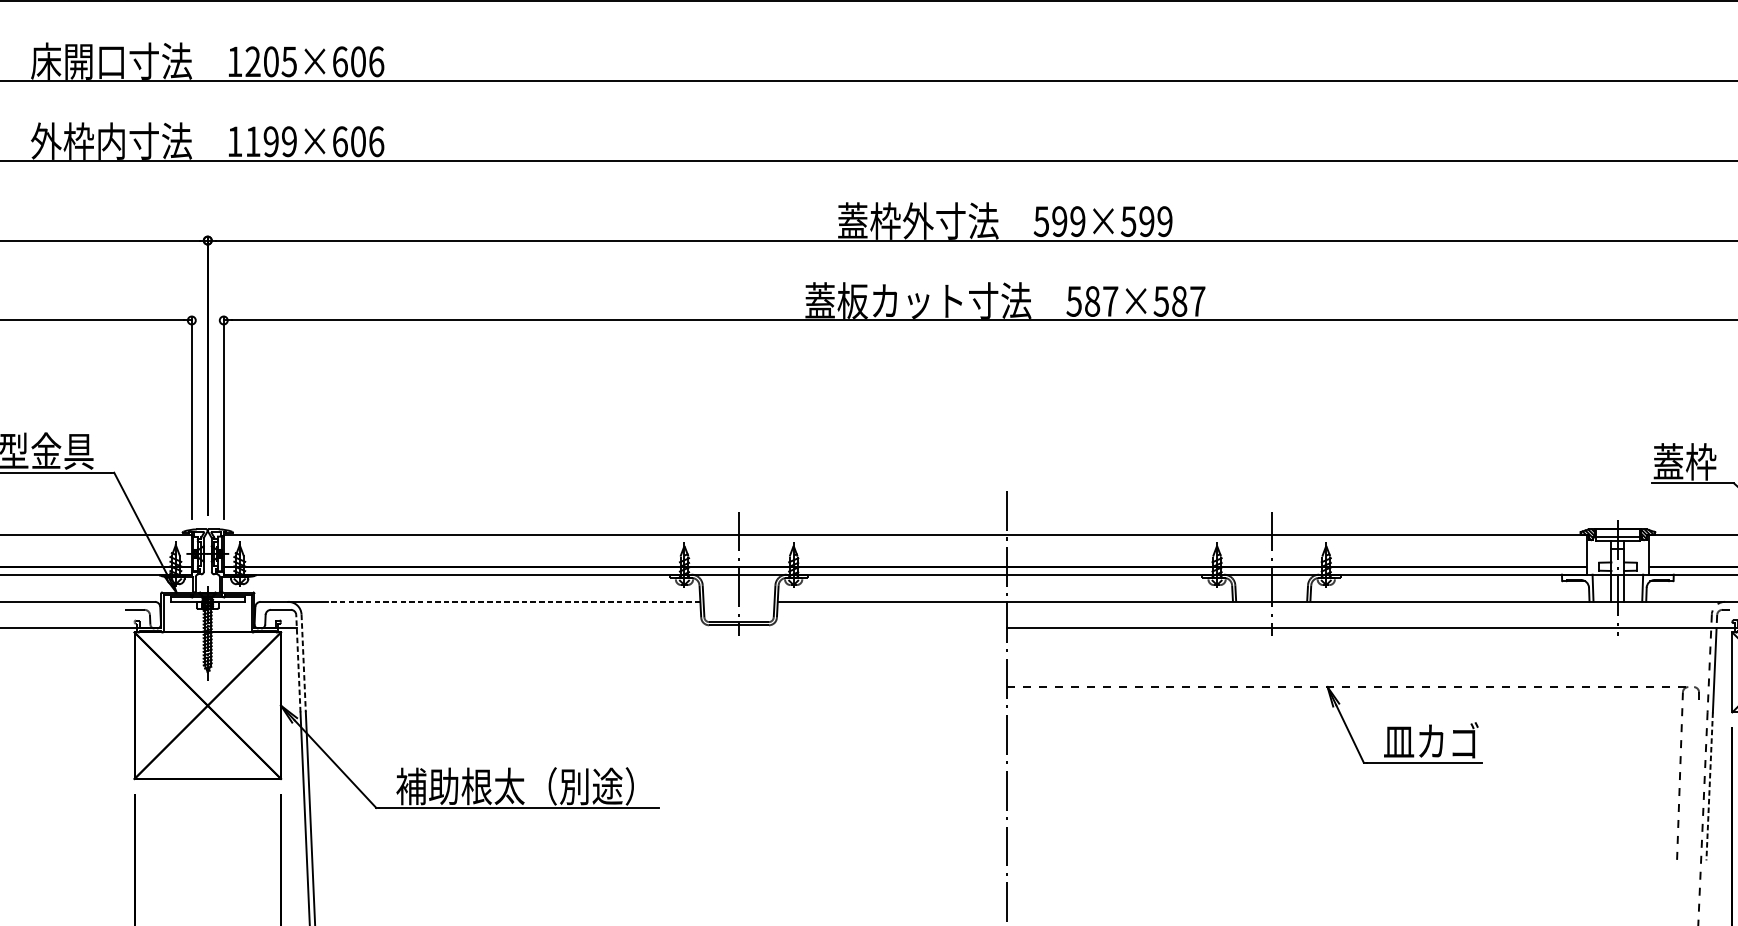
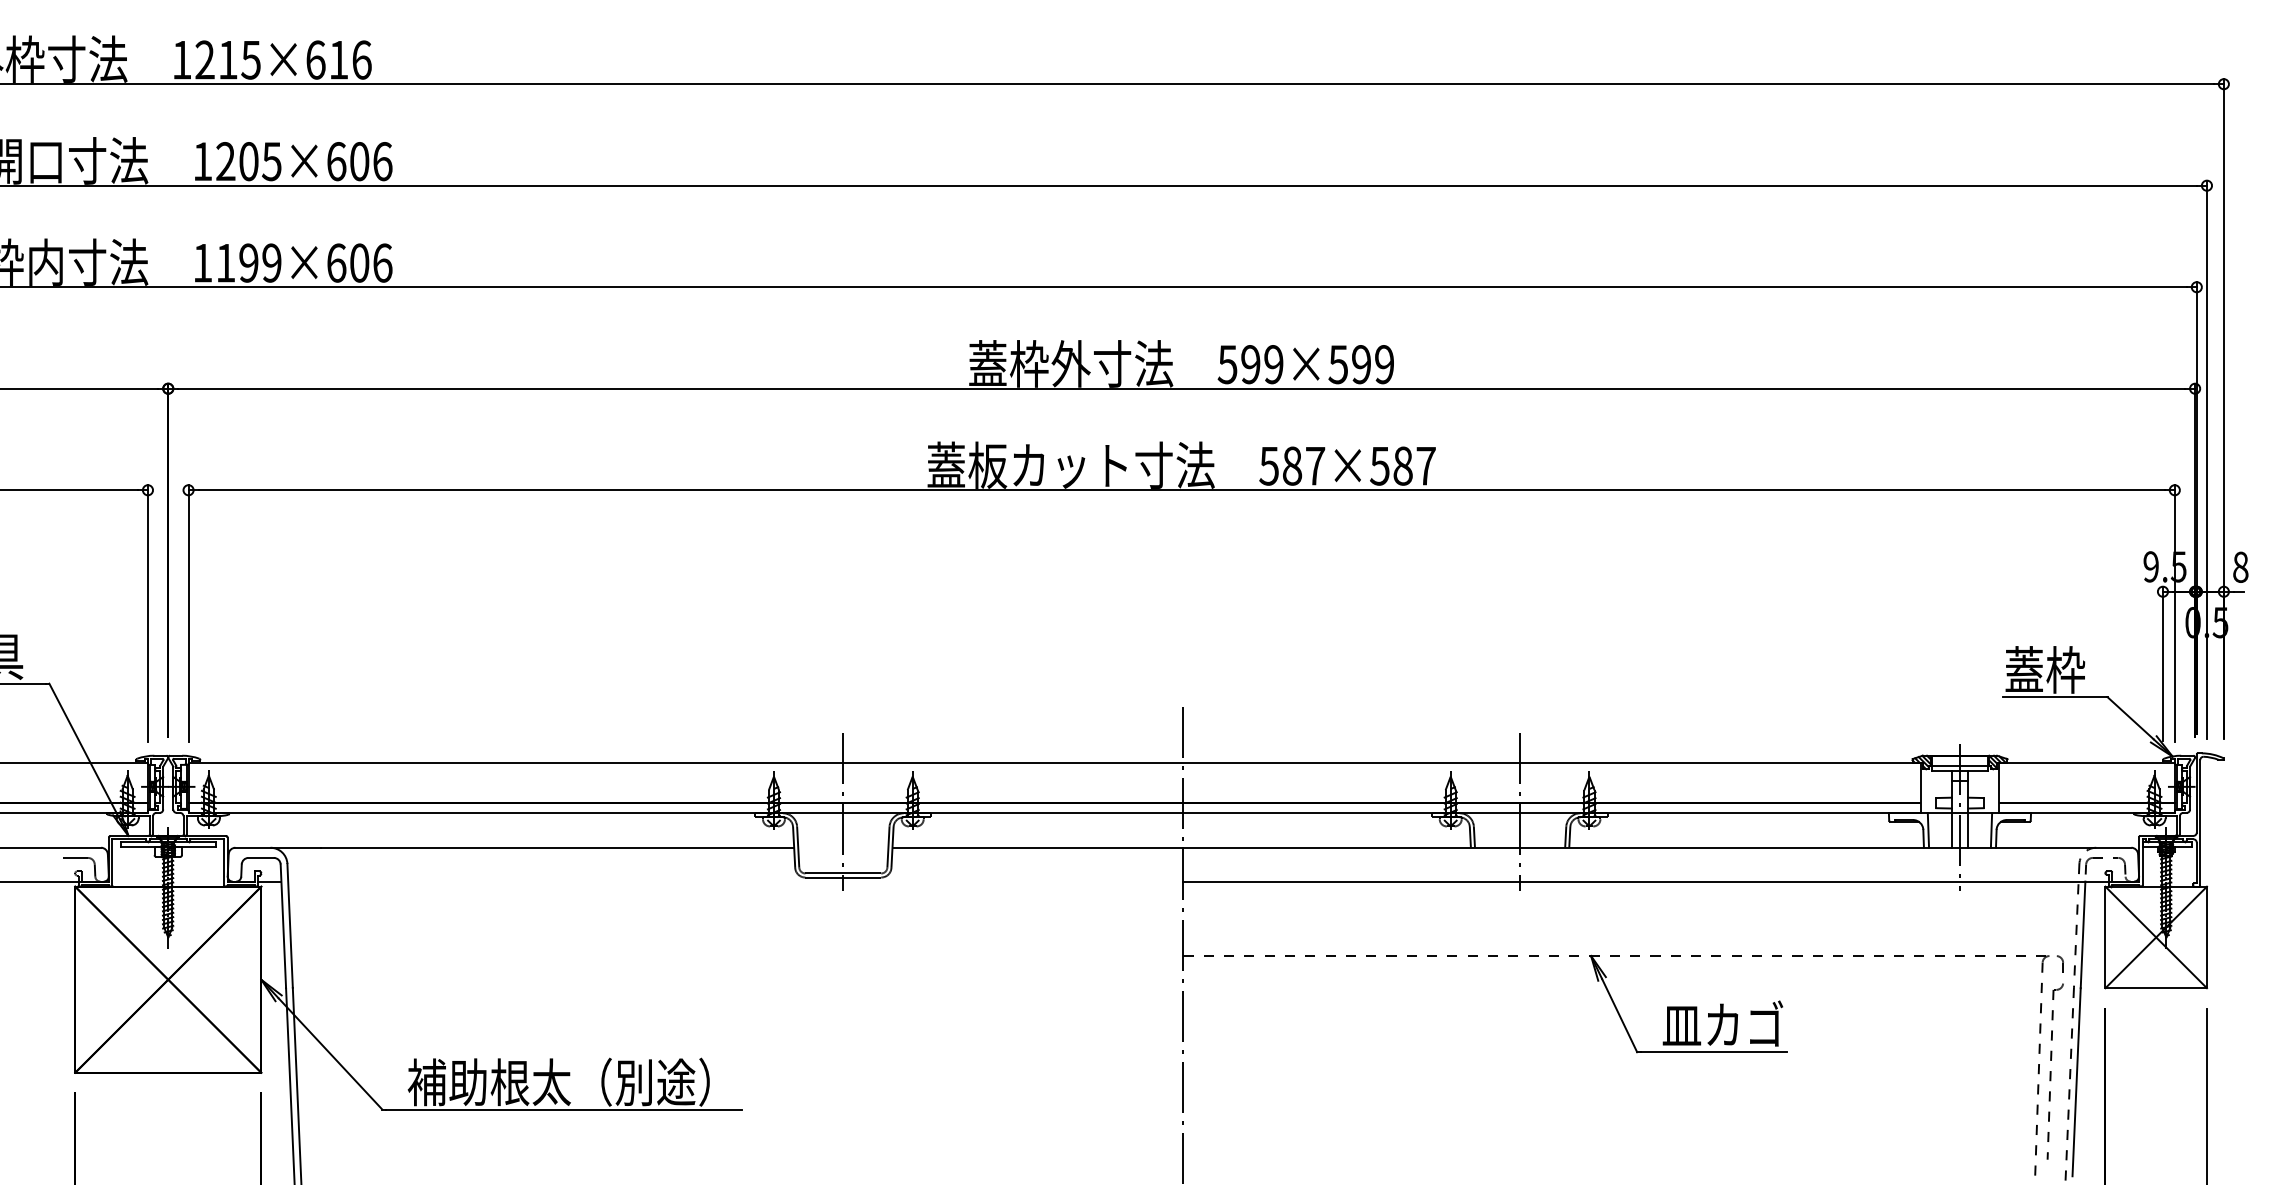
line: (514, 601) -> (557, 847), dashed -> solid
line: (298, 663) -> (283, 926), dashed -> solid
line: (303, 663) -> (290, 926), dashed -> solid
part: (1692, 777) -> (2054, 1071), added
line: (1709, 786) -> (2076, 1082), dashed -> solid

